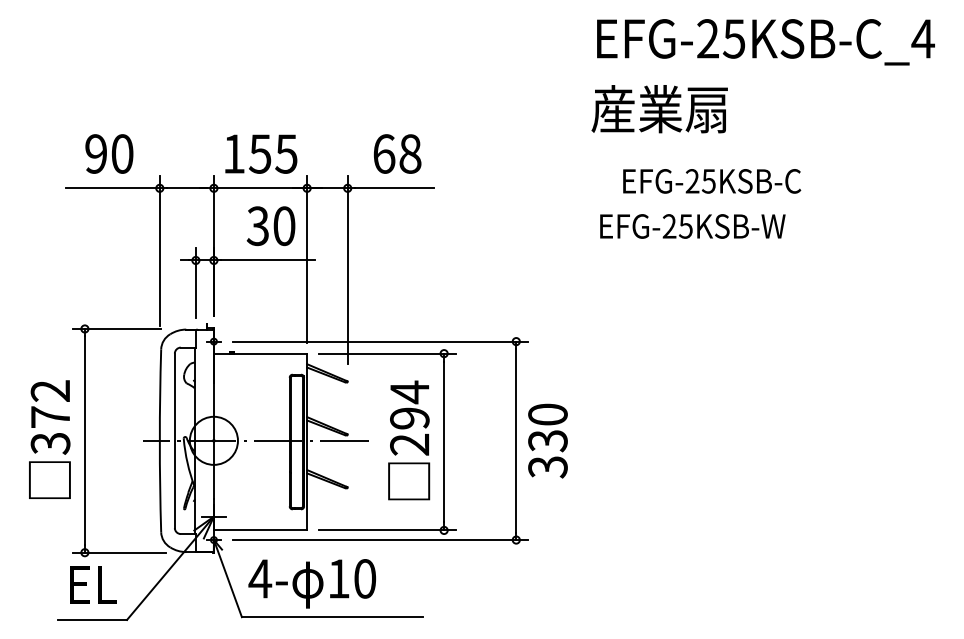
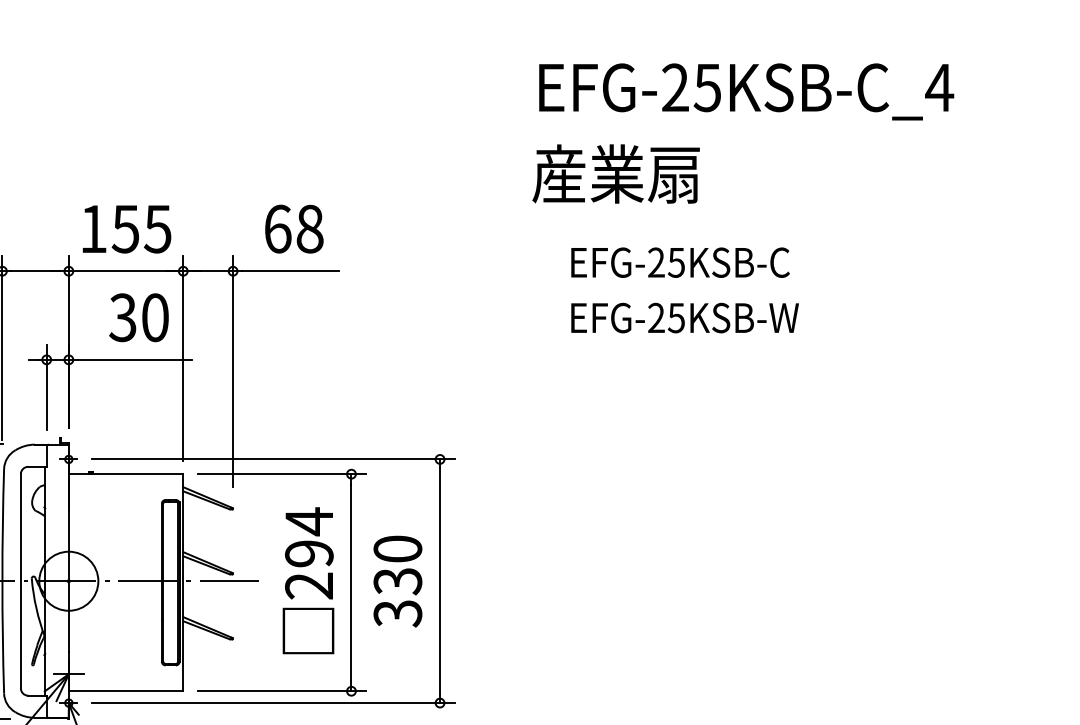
text: (692, 226) -> (684, 318), moved
text: (547, 440) -> (397, 580), moved

